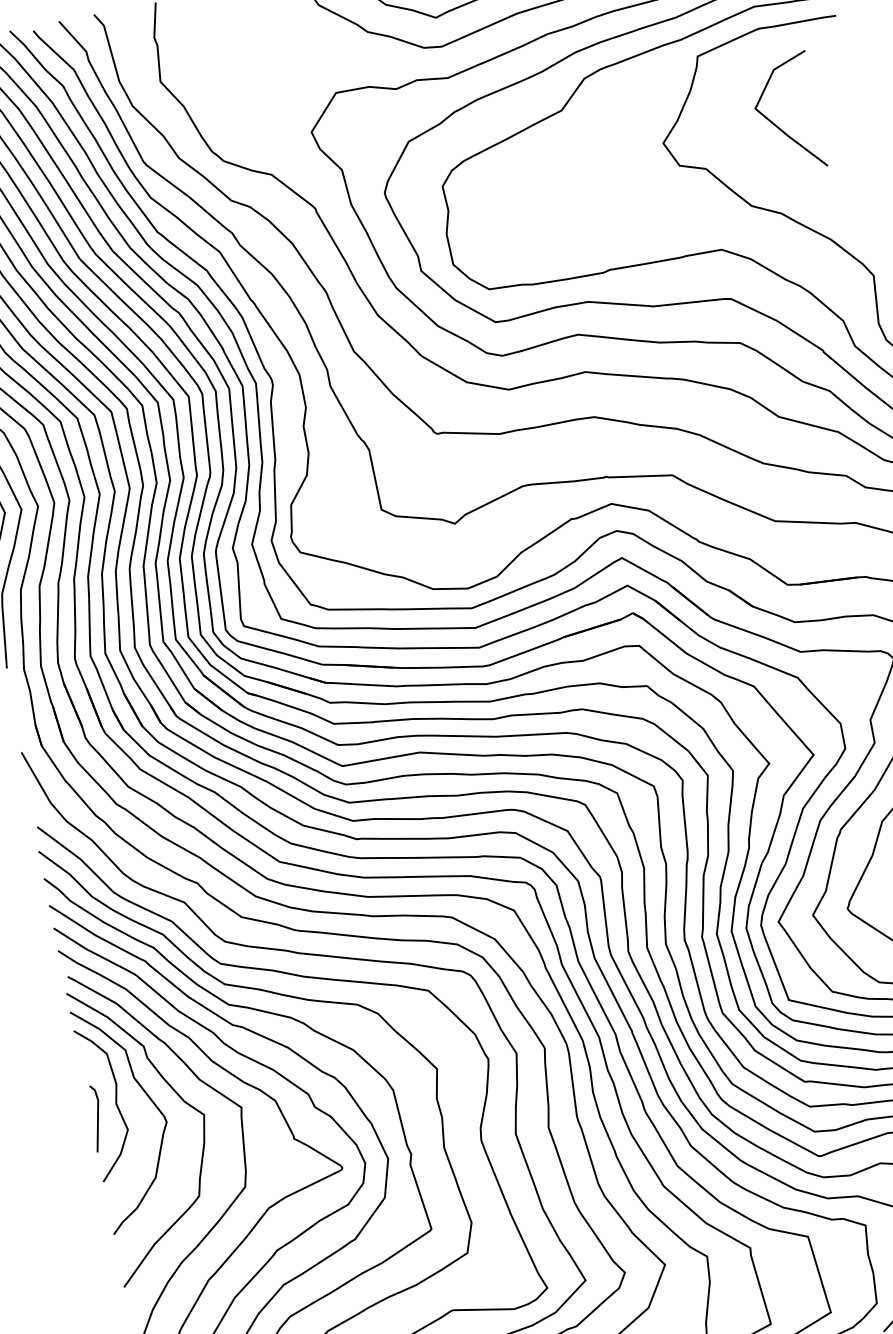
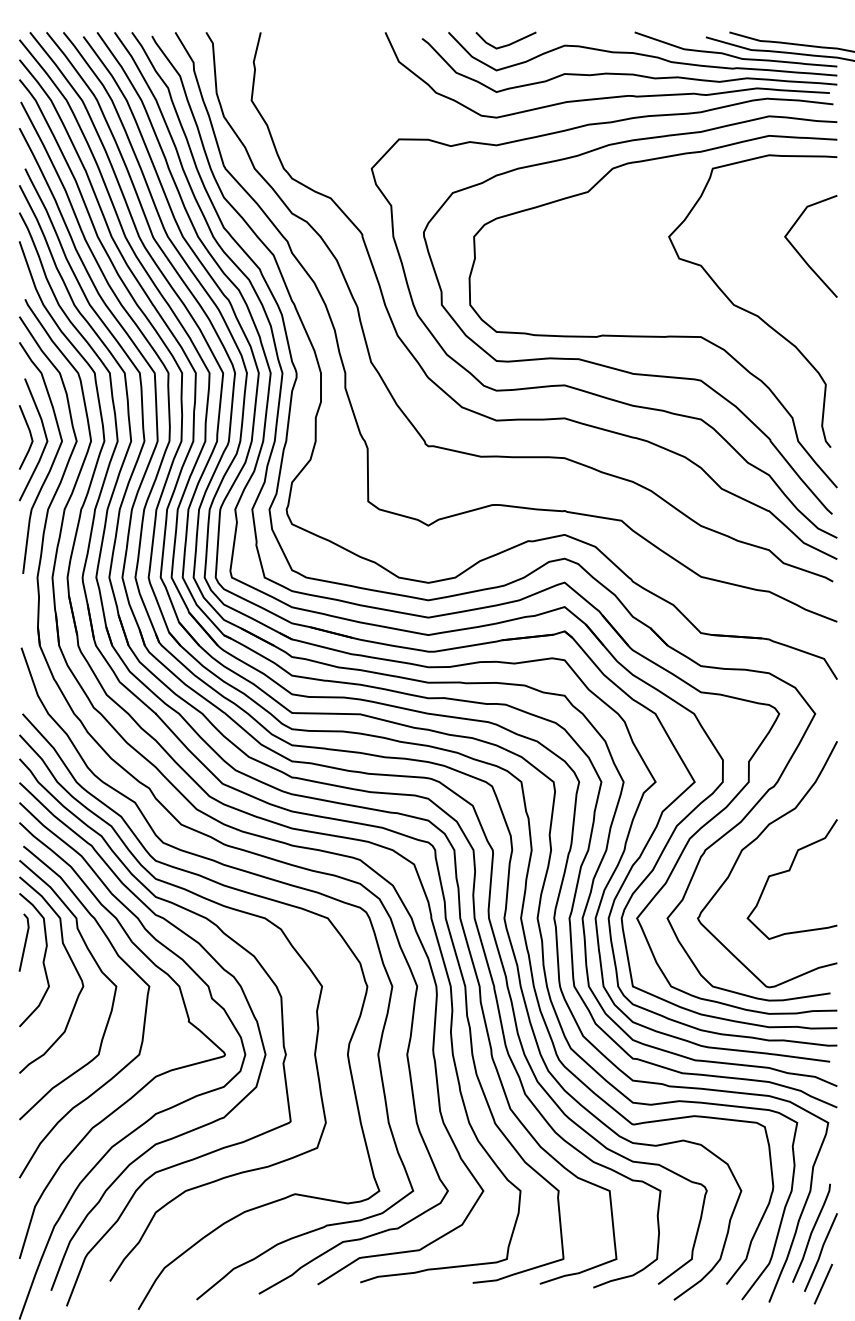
line: (775, 123) -> (799, 252), moved
line: (96, 1118) -> (24, 942), moved

